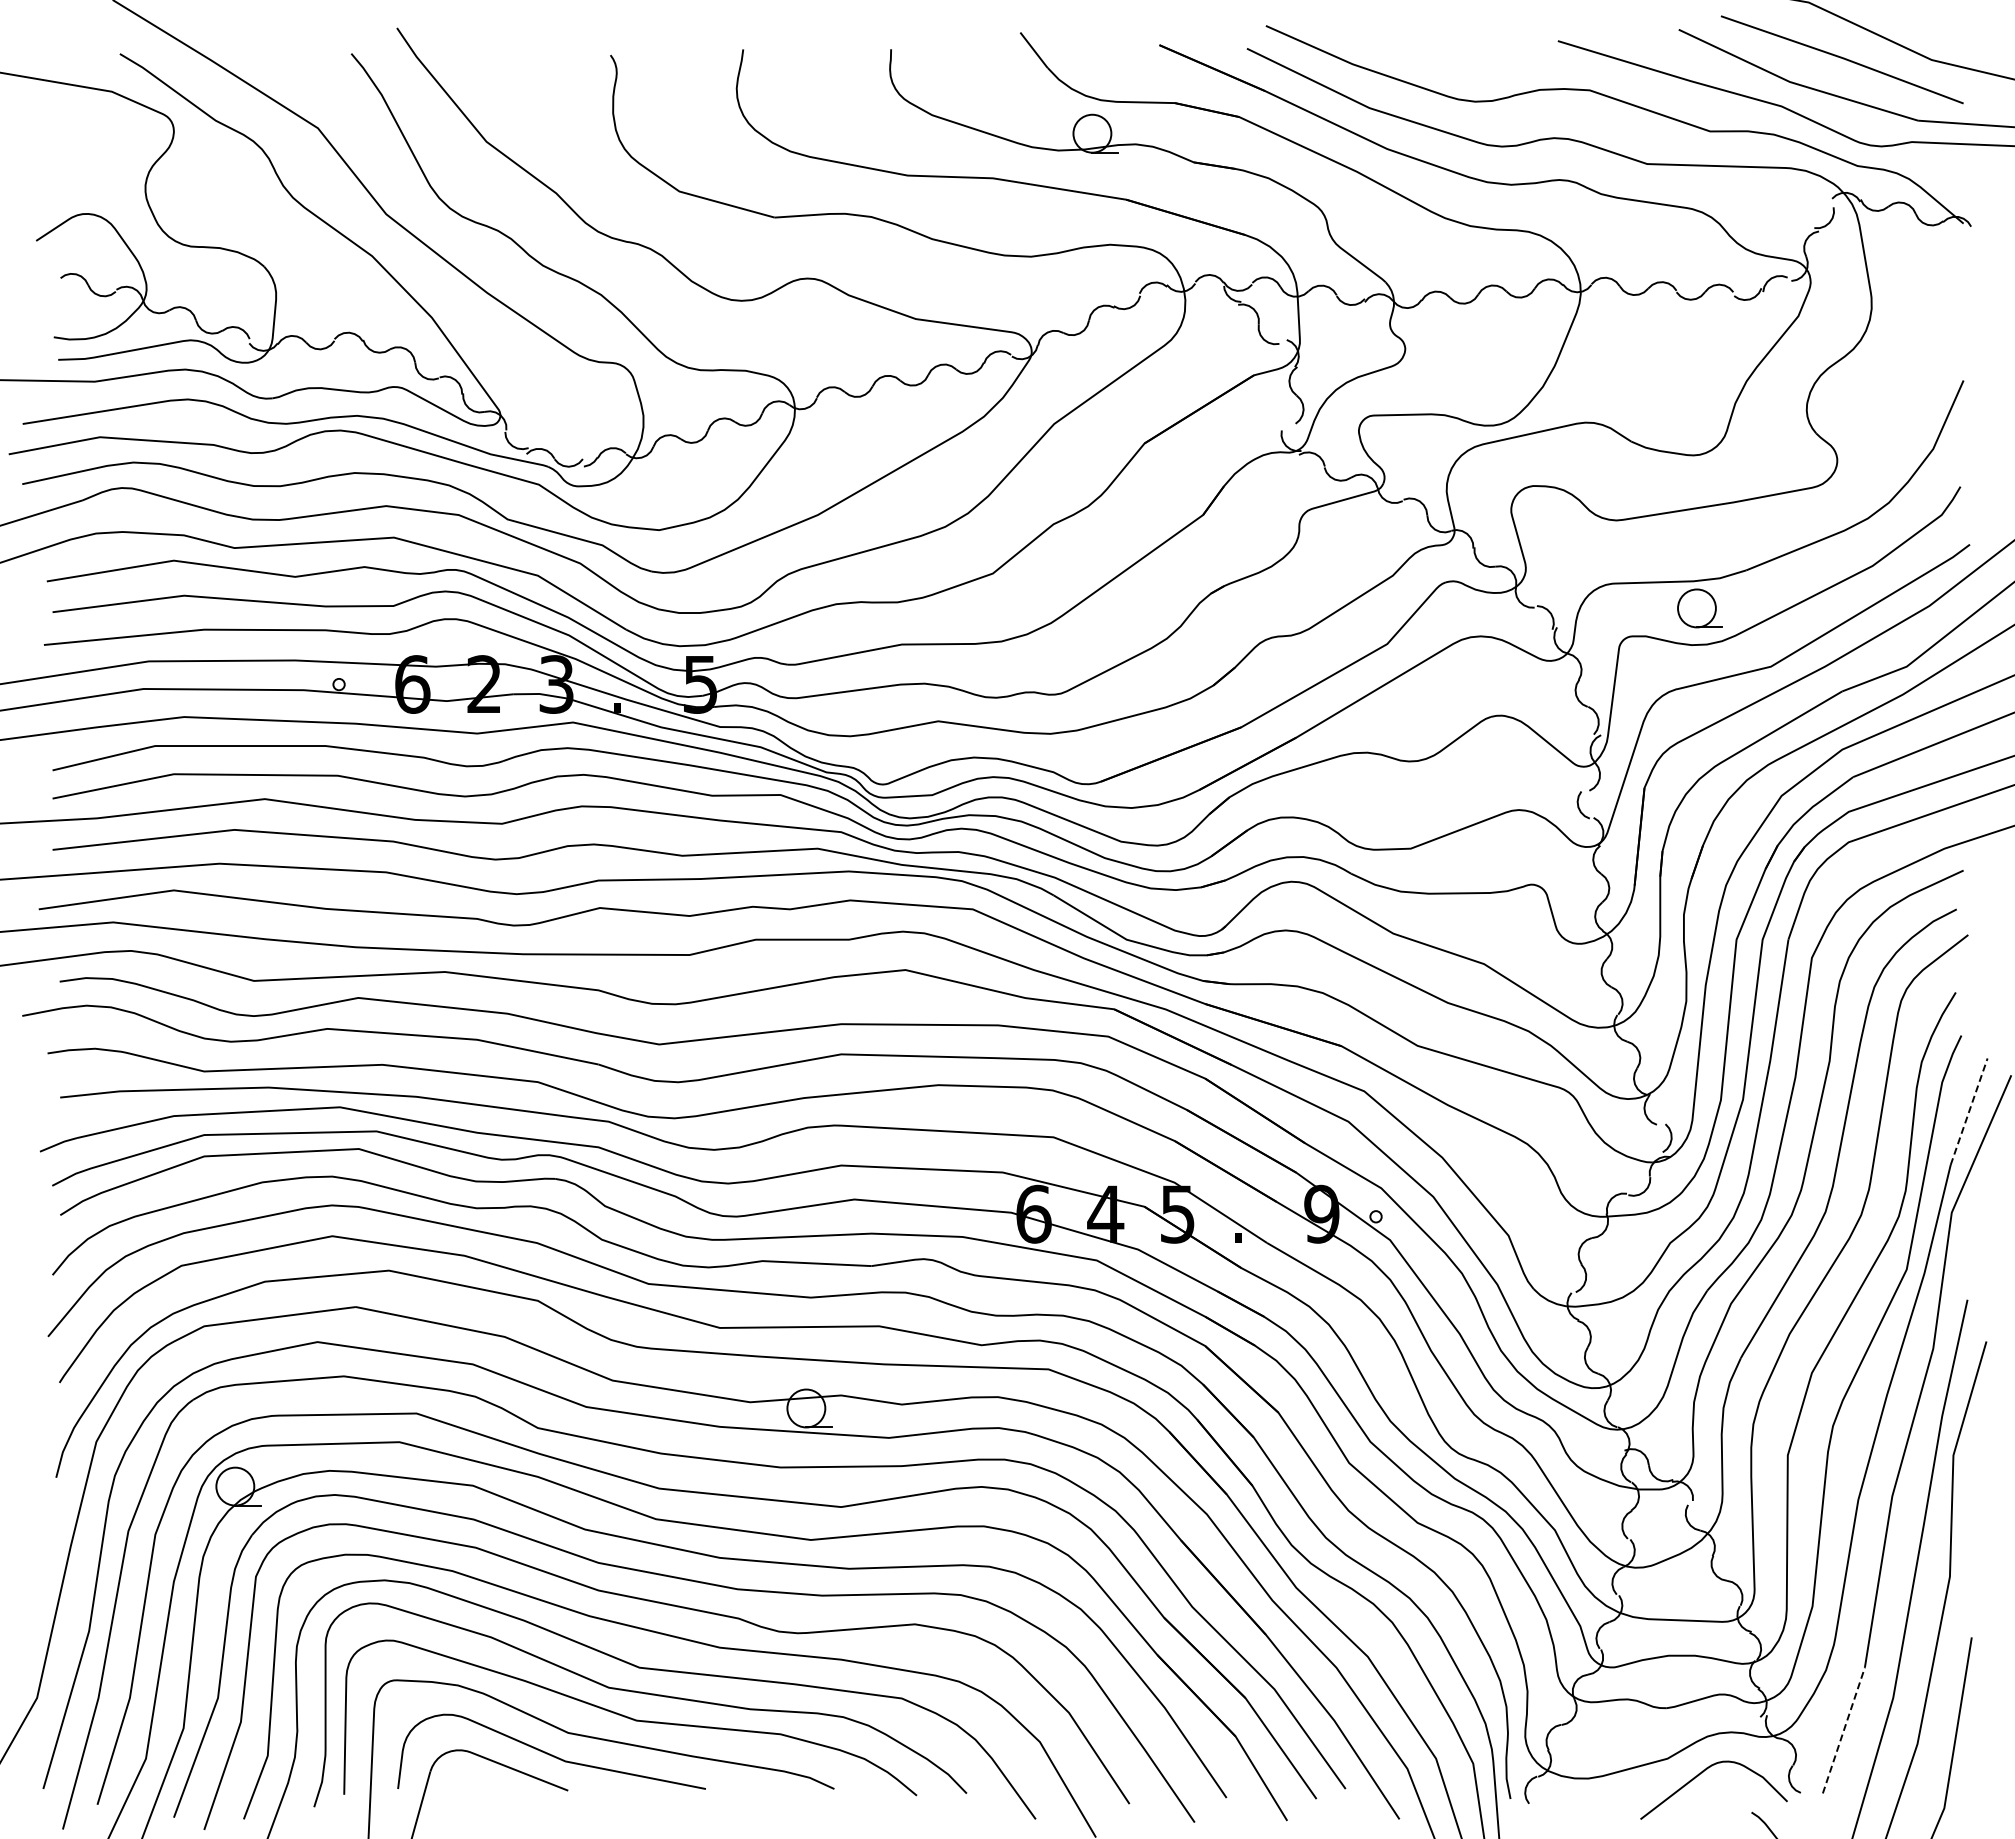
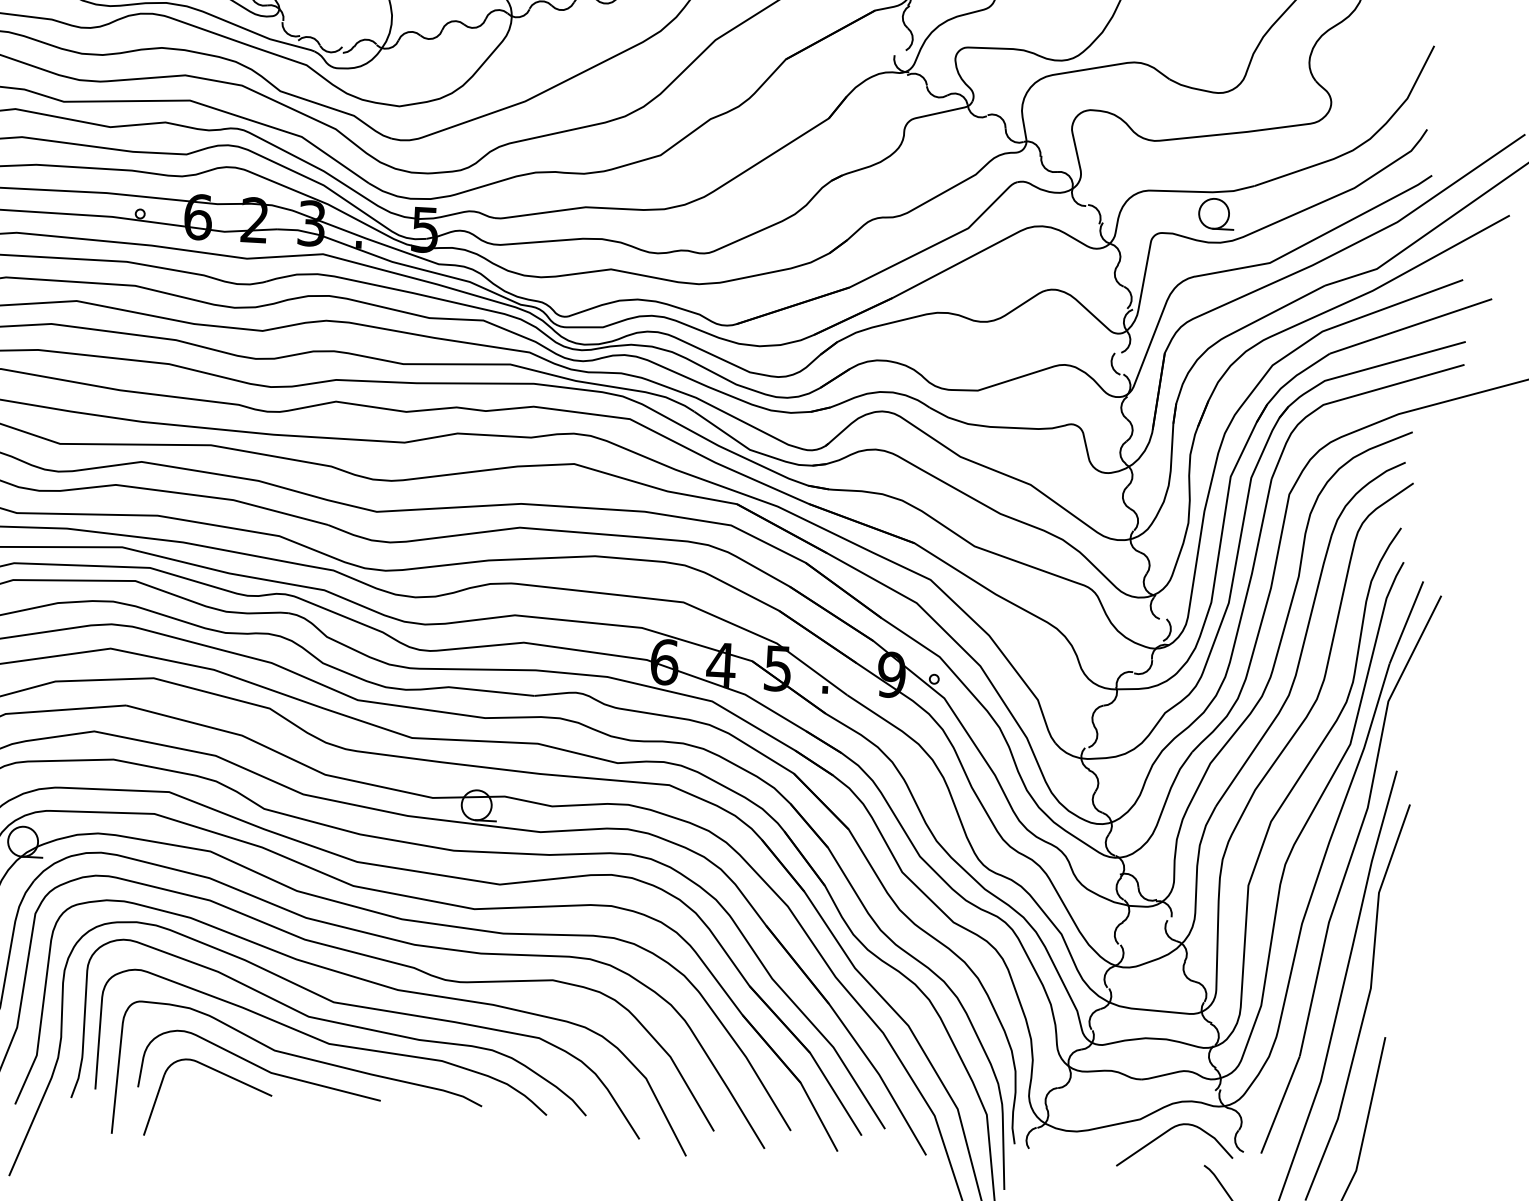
line: (1969, 1111) -> (1406, 622), dashed -> solid
line: (1844, 1730) -> (1280, 1104), dashed -> solid

